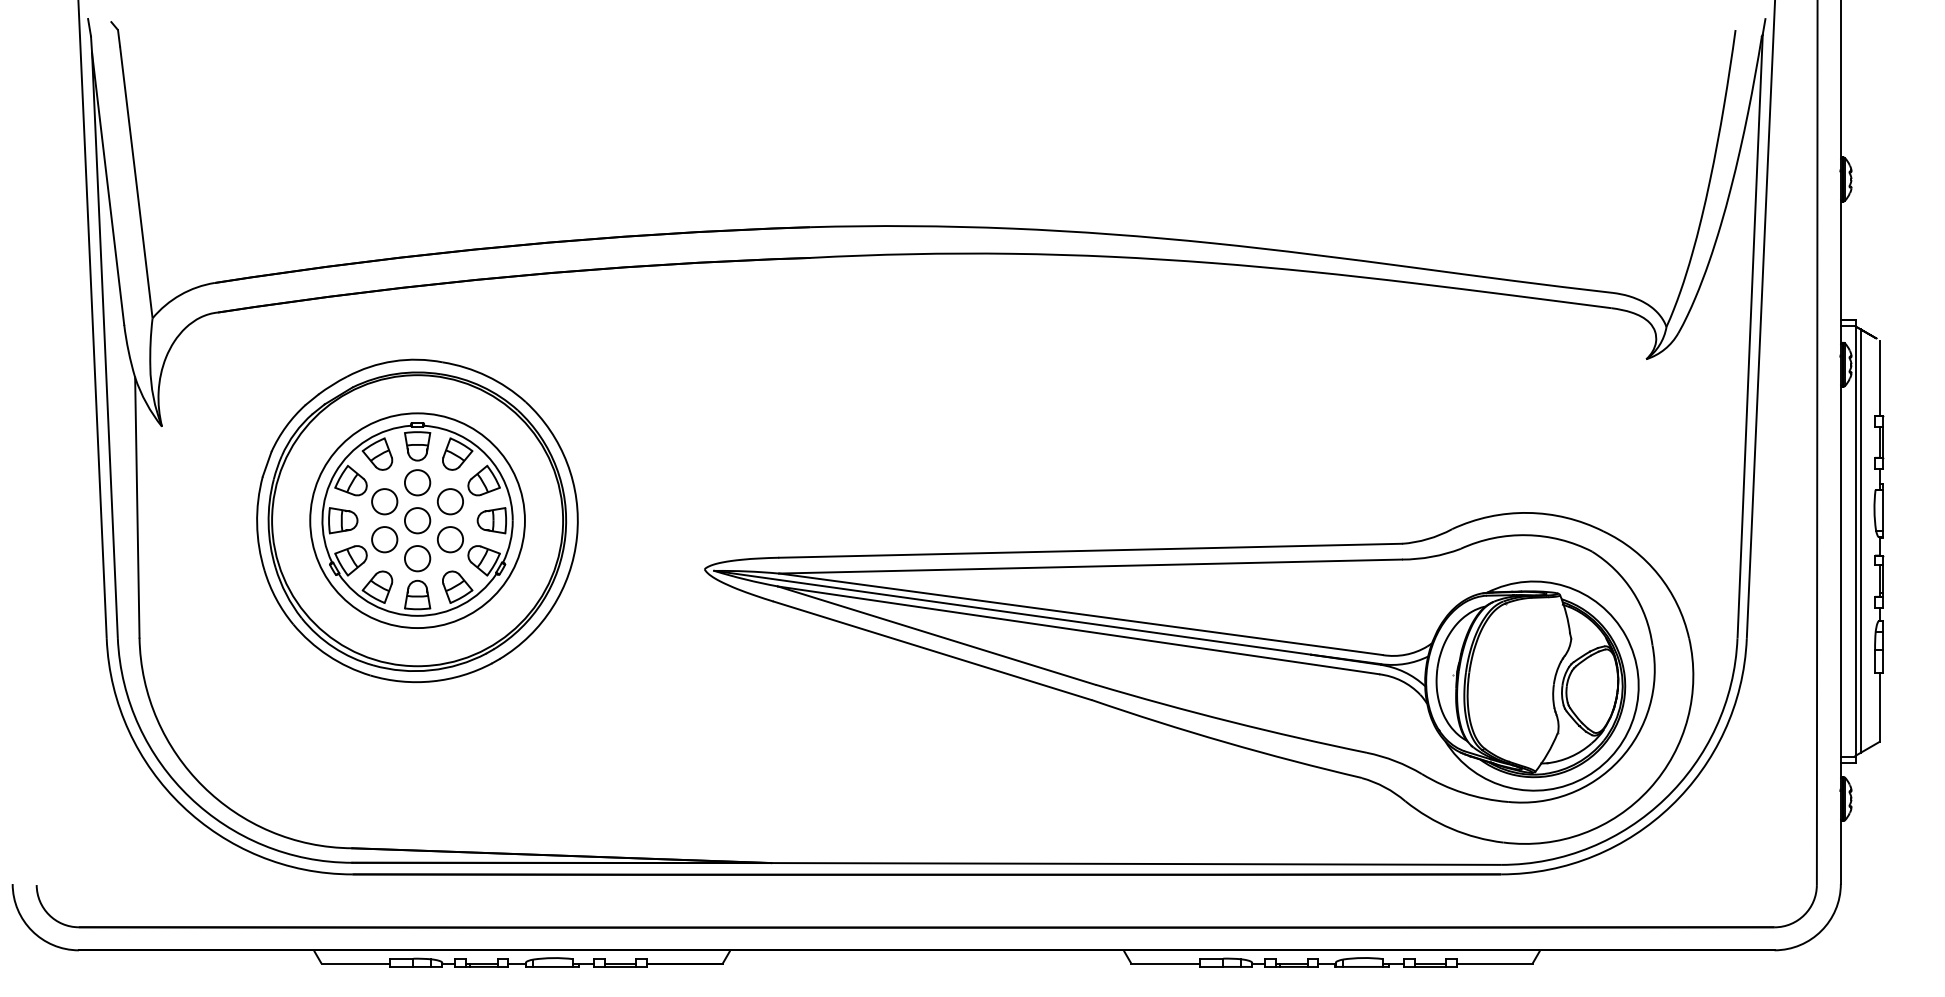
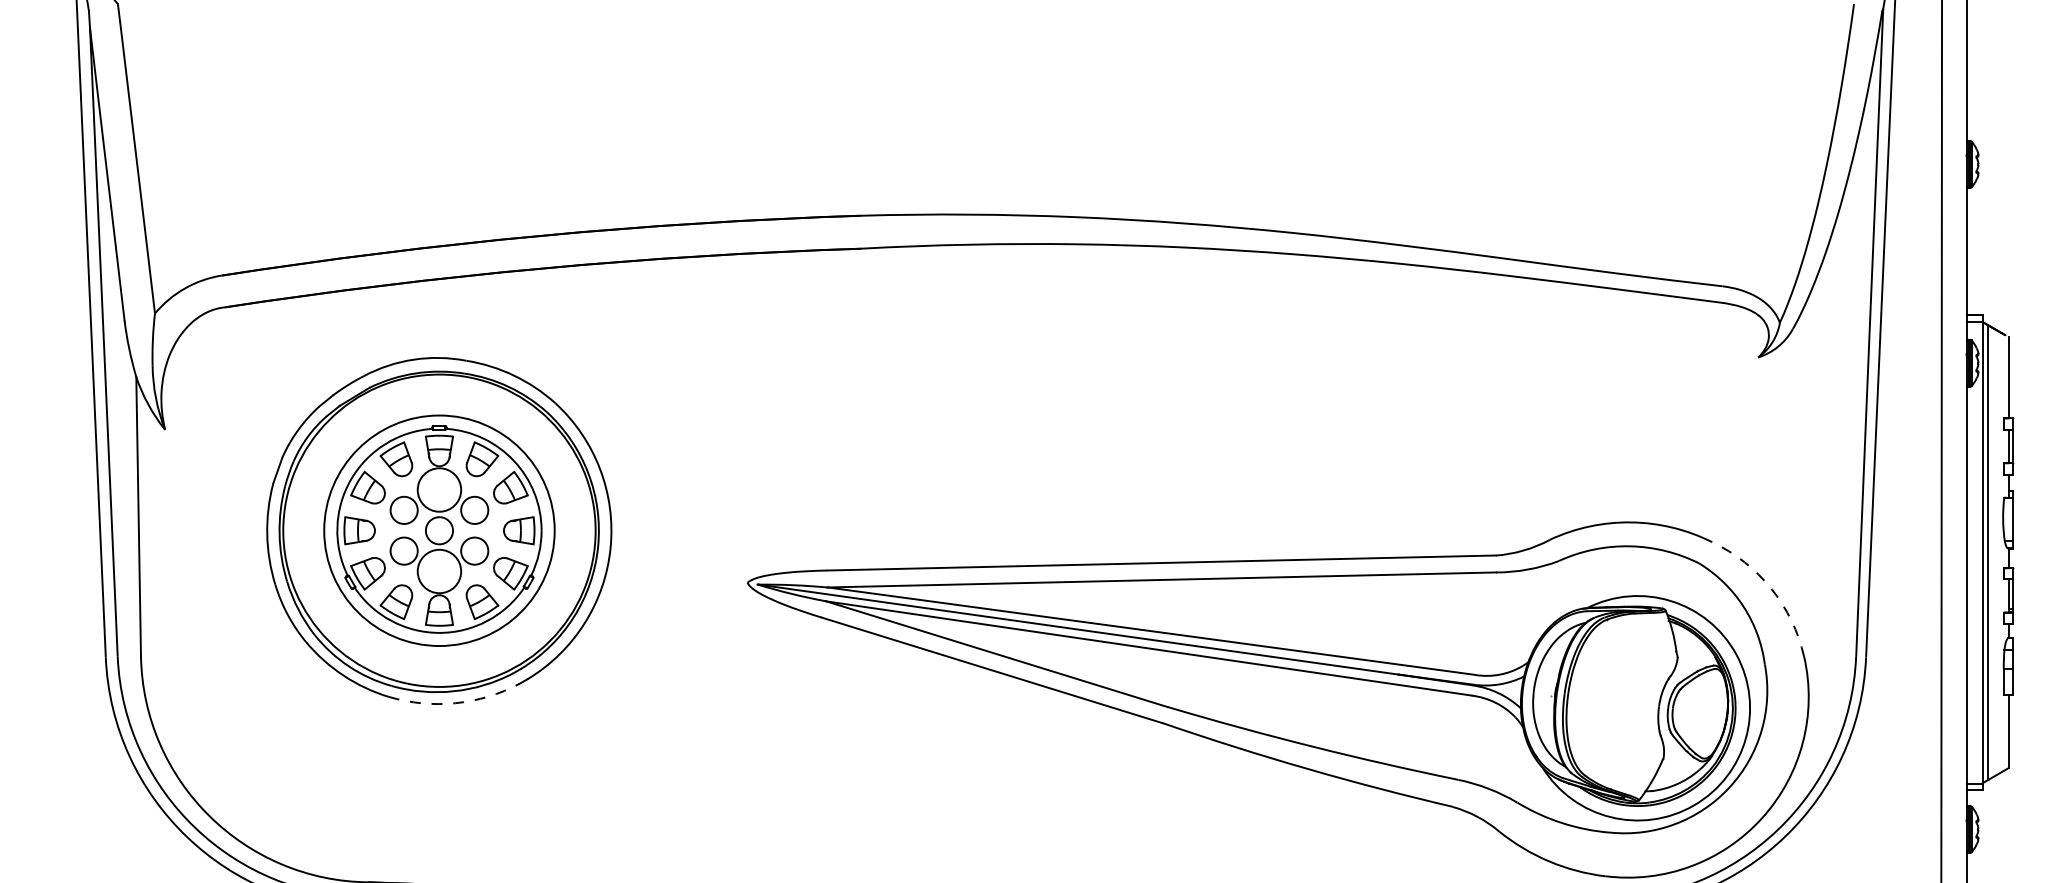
circle: (417, 482) -> (439, 489), size x1.6
circle: (417, 558) -> (439, 571), size x1.6
arc: (1658, 574) -> (1771, 588), solid -> dashed
arc: (432, 681) -> (455, 703), solid -> dashed

